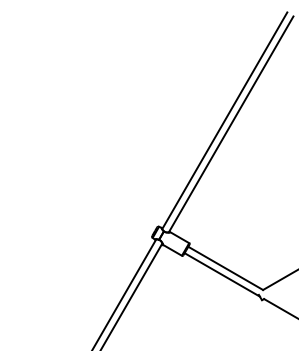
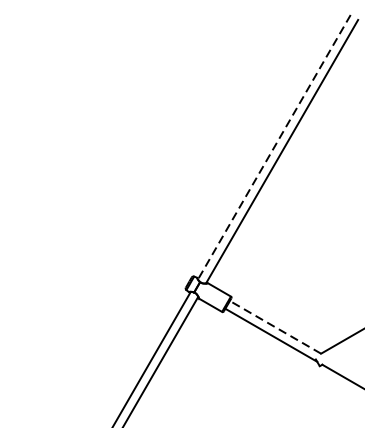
line: (224, 121) -> (274, 148), solid -> dashed
line: (225, 268) -> (275, 327), solid -> dashed

